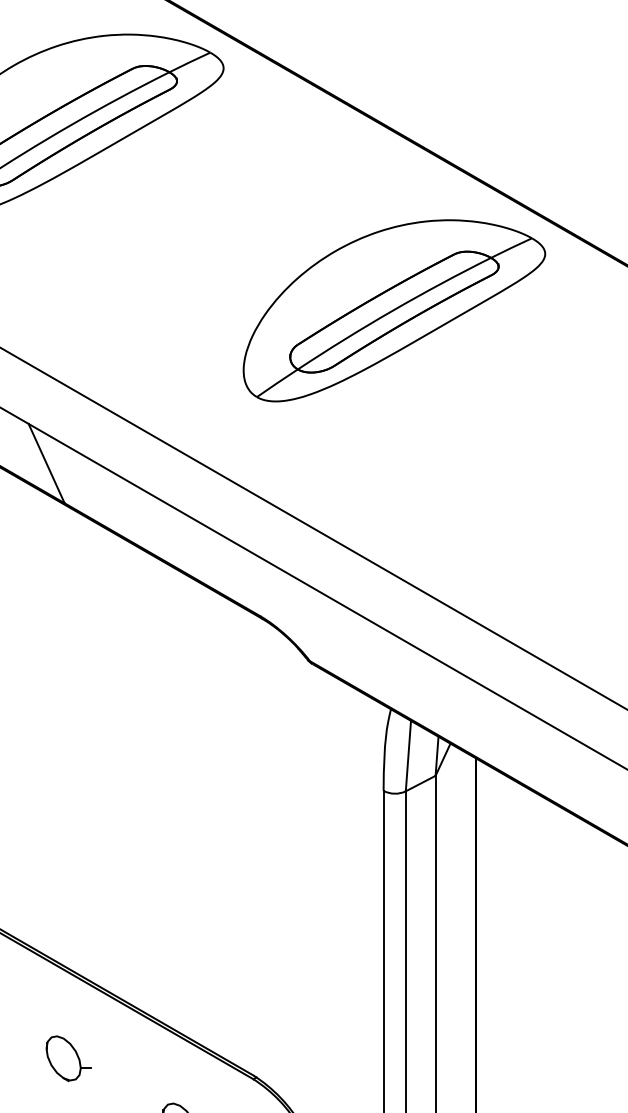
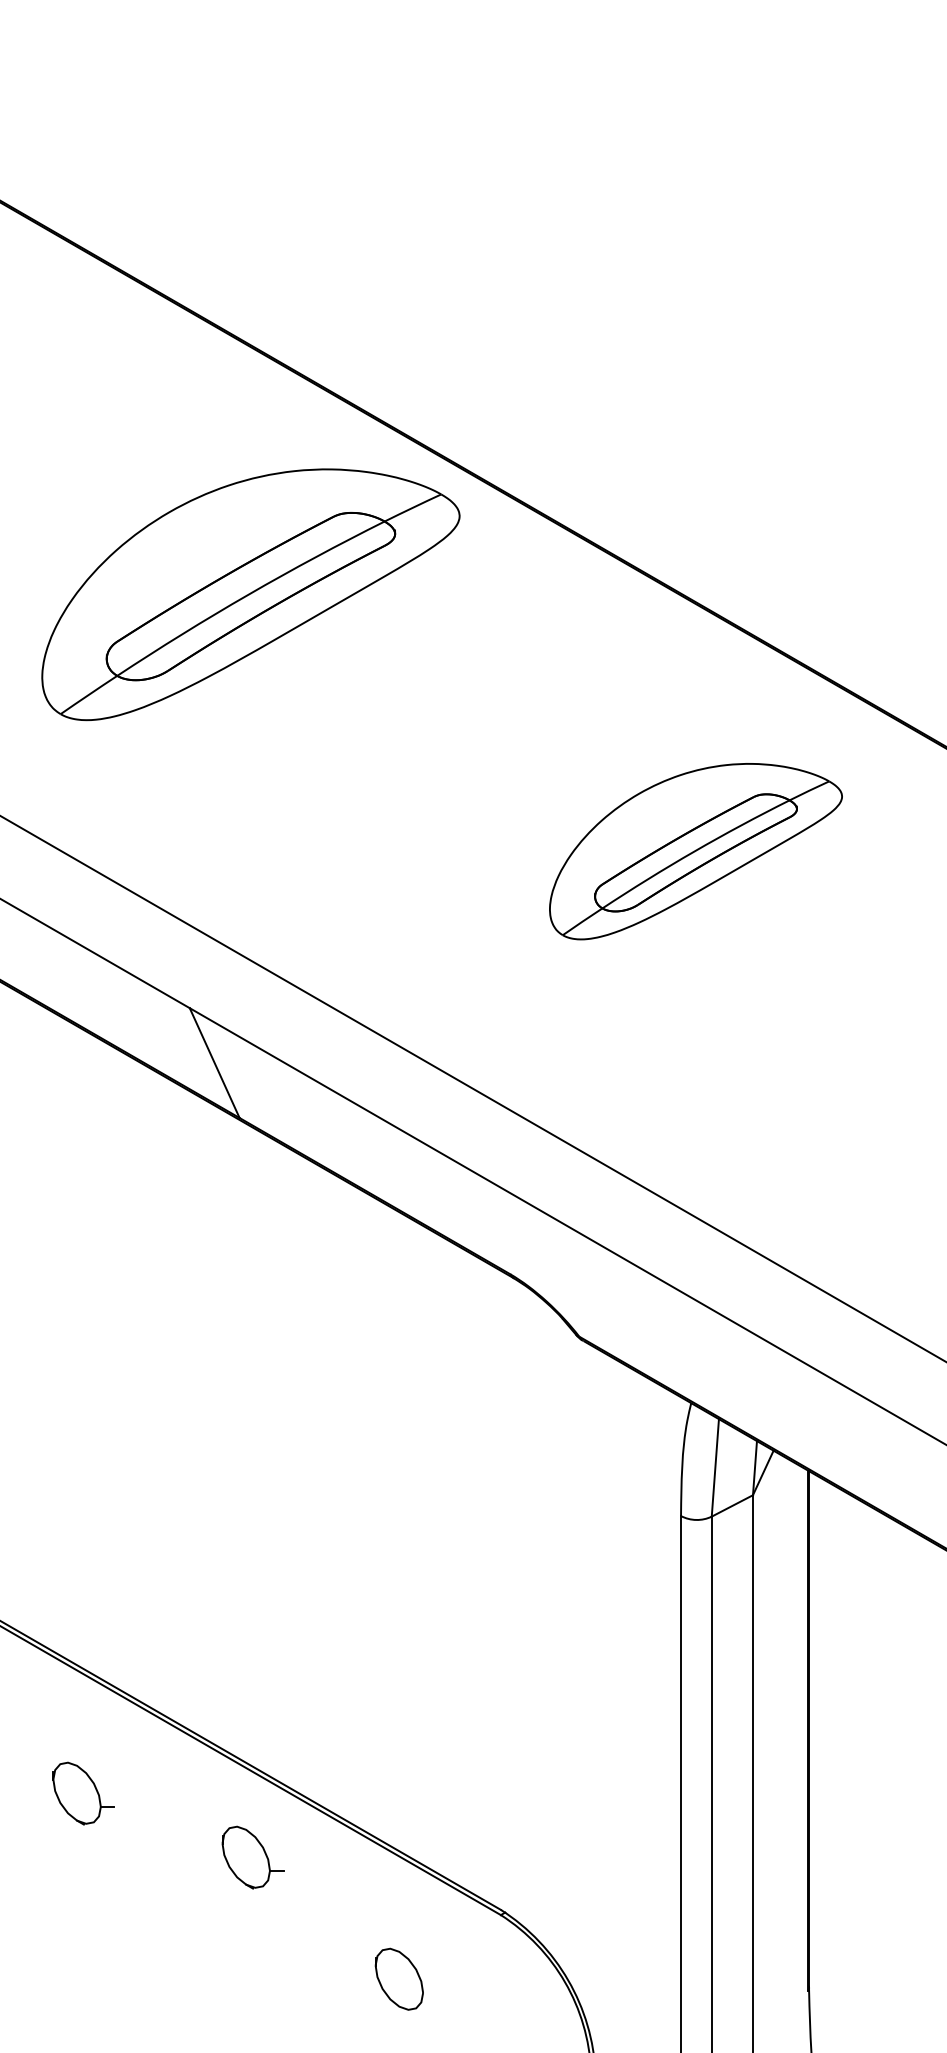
part: (394, 310) -> (695, 851), size x0.7
part: (68, 1058) -> (252, 1857), moved

